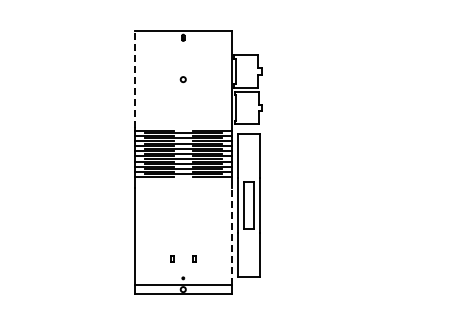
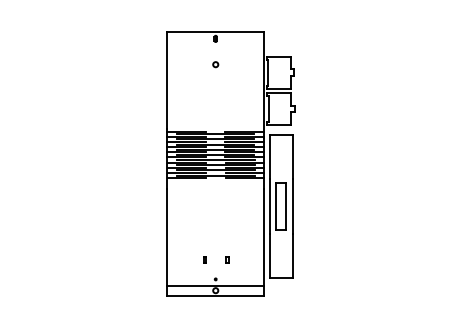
line: (135, 79) -> (167, 80), dashed -> solid
circle: (183, 79) -> (215, 64), moved
line: (232, 236) -> (264, 237), dashed -> solid

